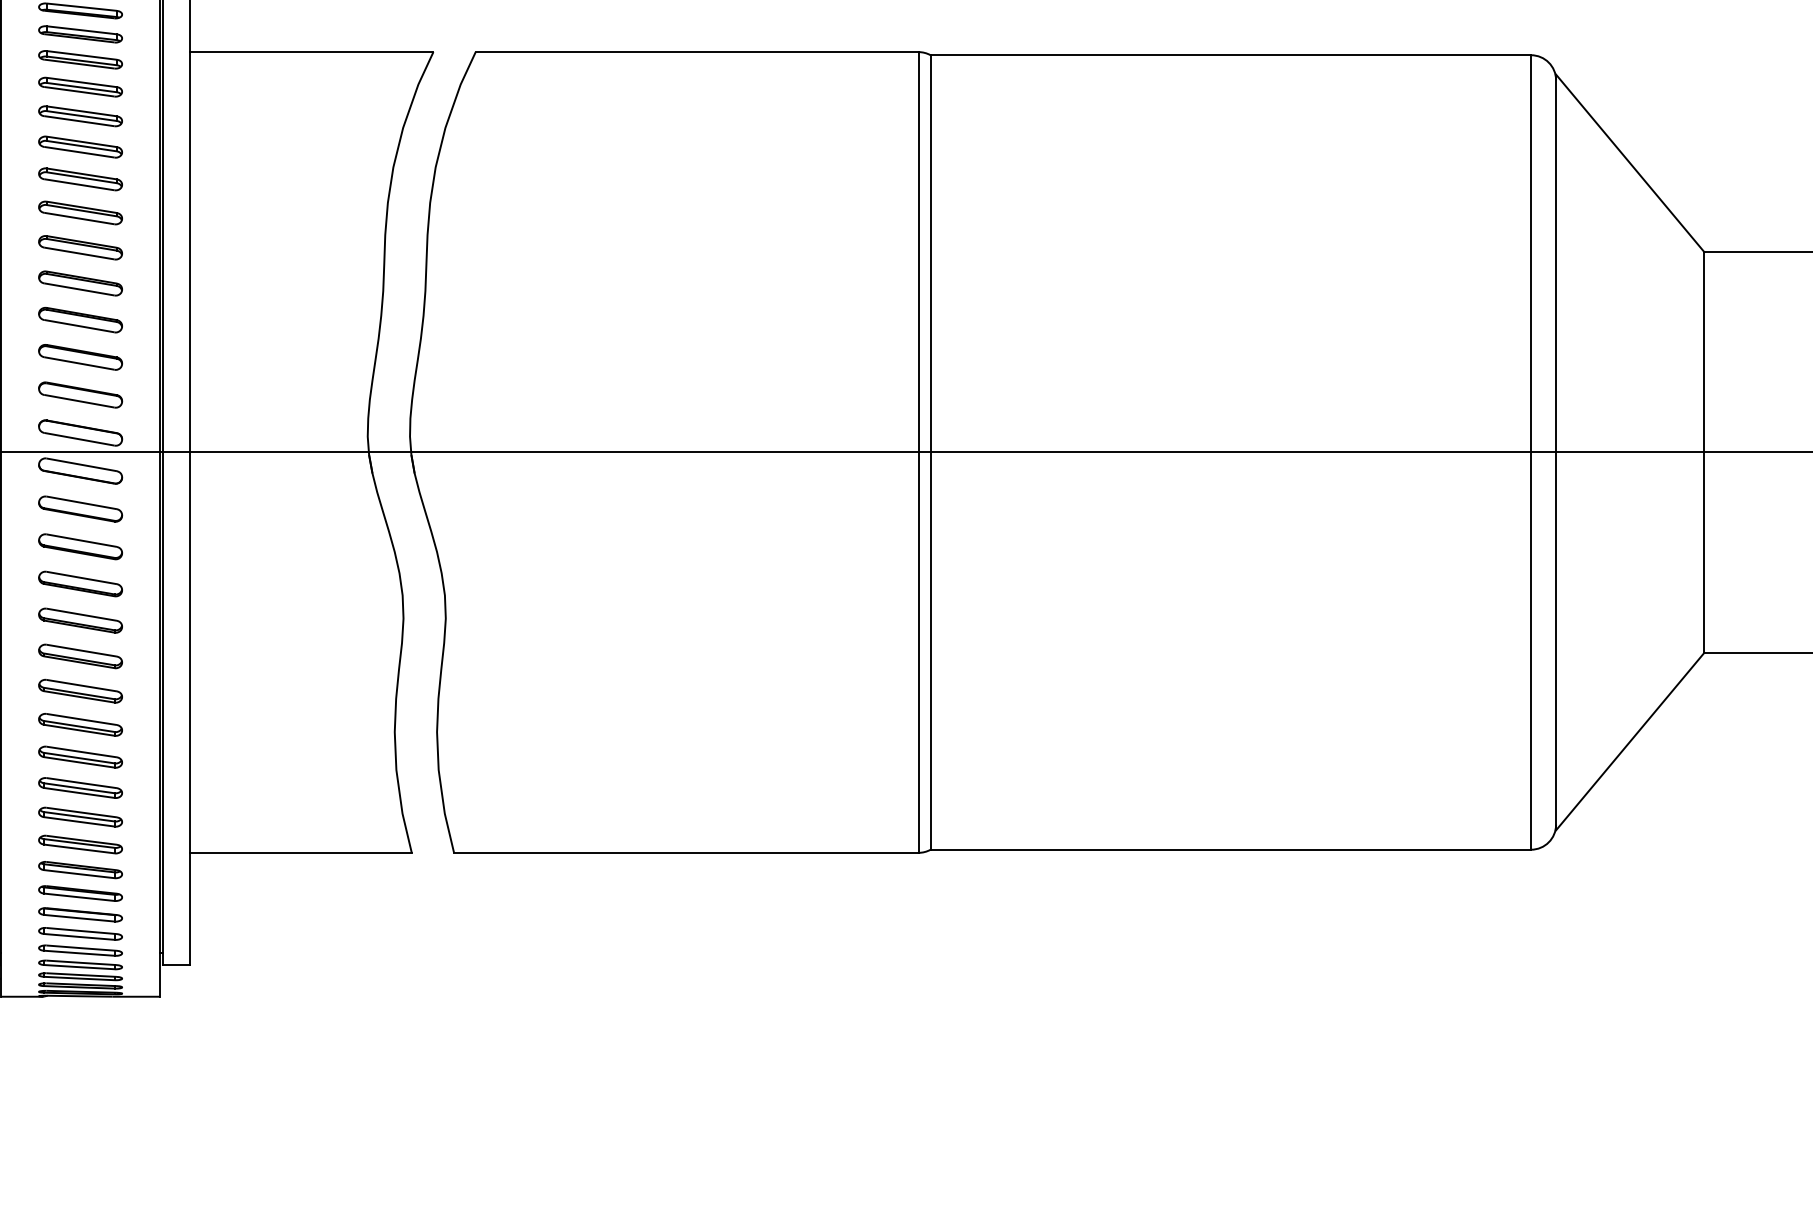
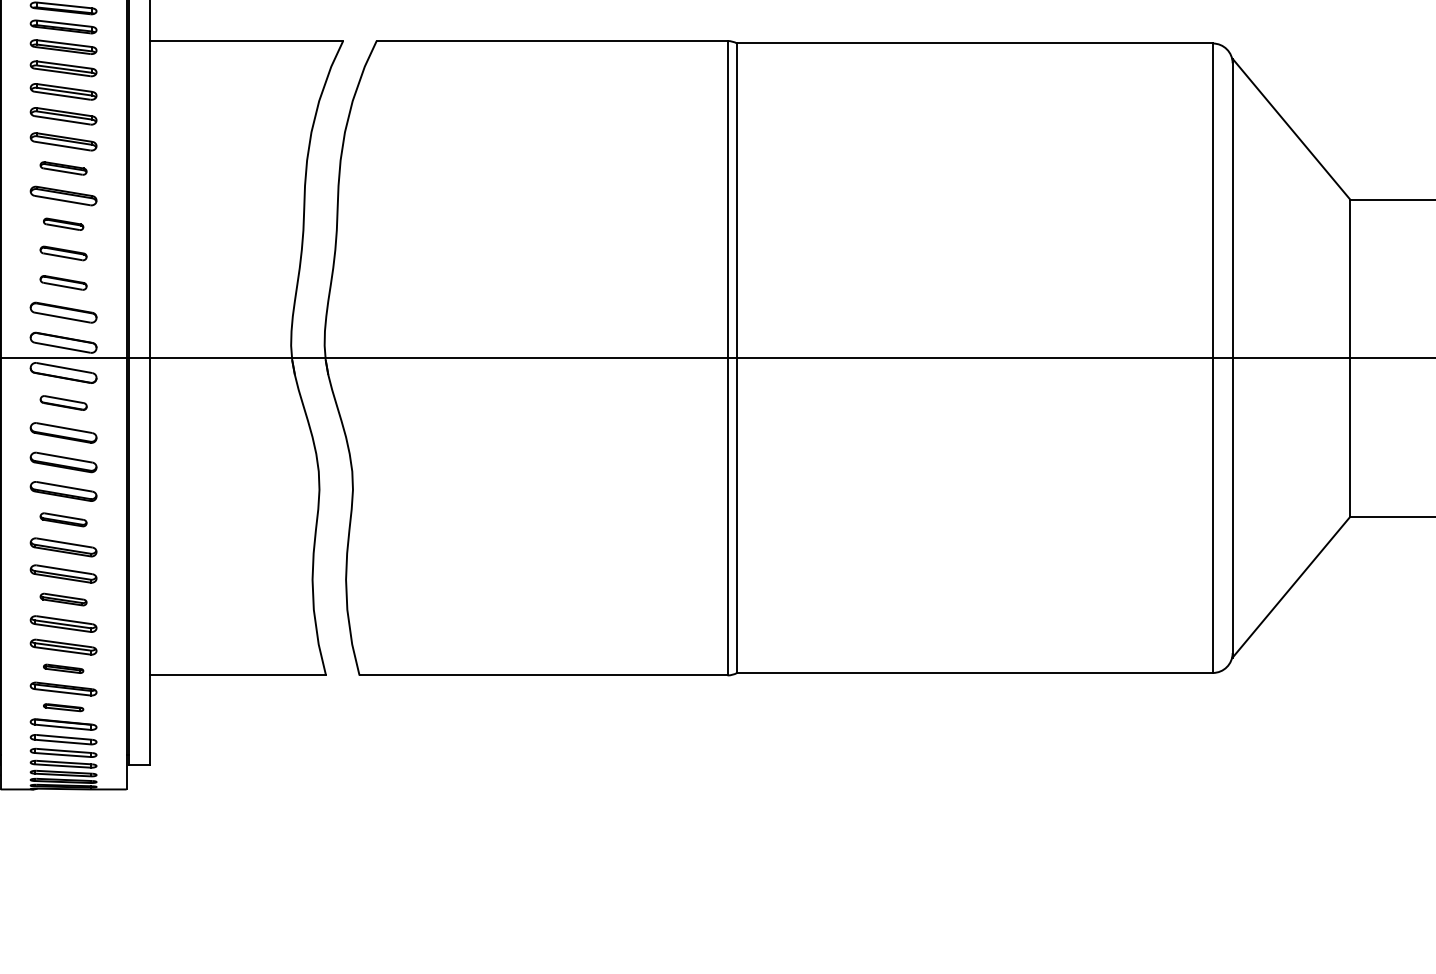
part: (80, 212) -> (63, 168), size x0.7
part: (80, 283) -> (63, 224), size x0.6
part: (80, 320) -> (63, 253), size x0.7
part: (80, 357) -> (63, 282), size x0.7
part: (80, 508) -> (63, 402), size x0.7
part: (80, 656) -> (63, 519), size x0.7
part: (80, 756) -> (63, 599), size x0.7
part: (80, 844) -> (63, 668), size x0.6
part: (80, 893) -> (63, 707), size x0.6

